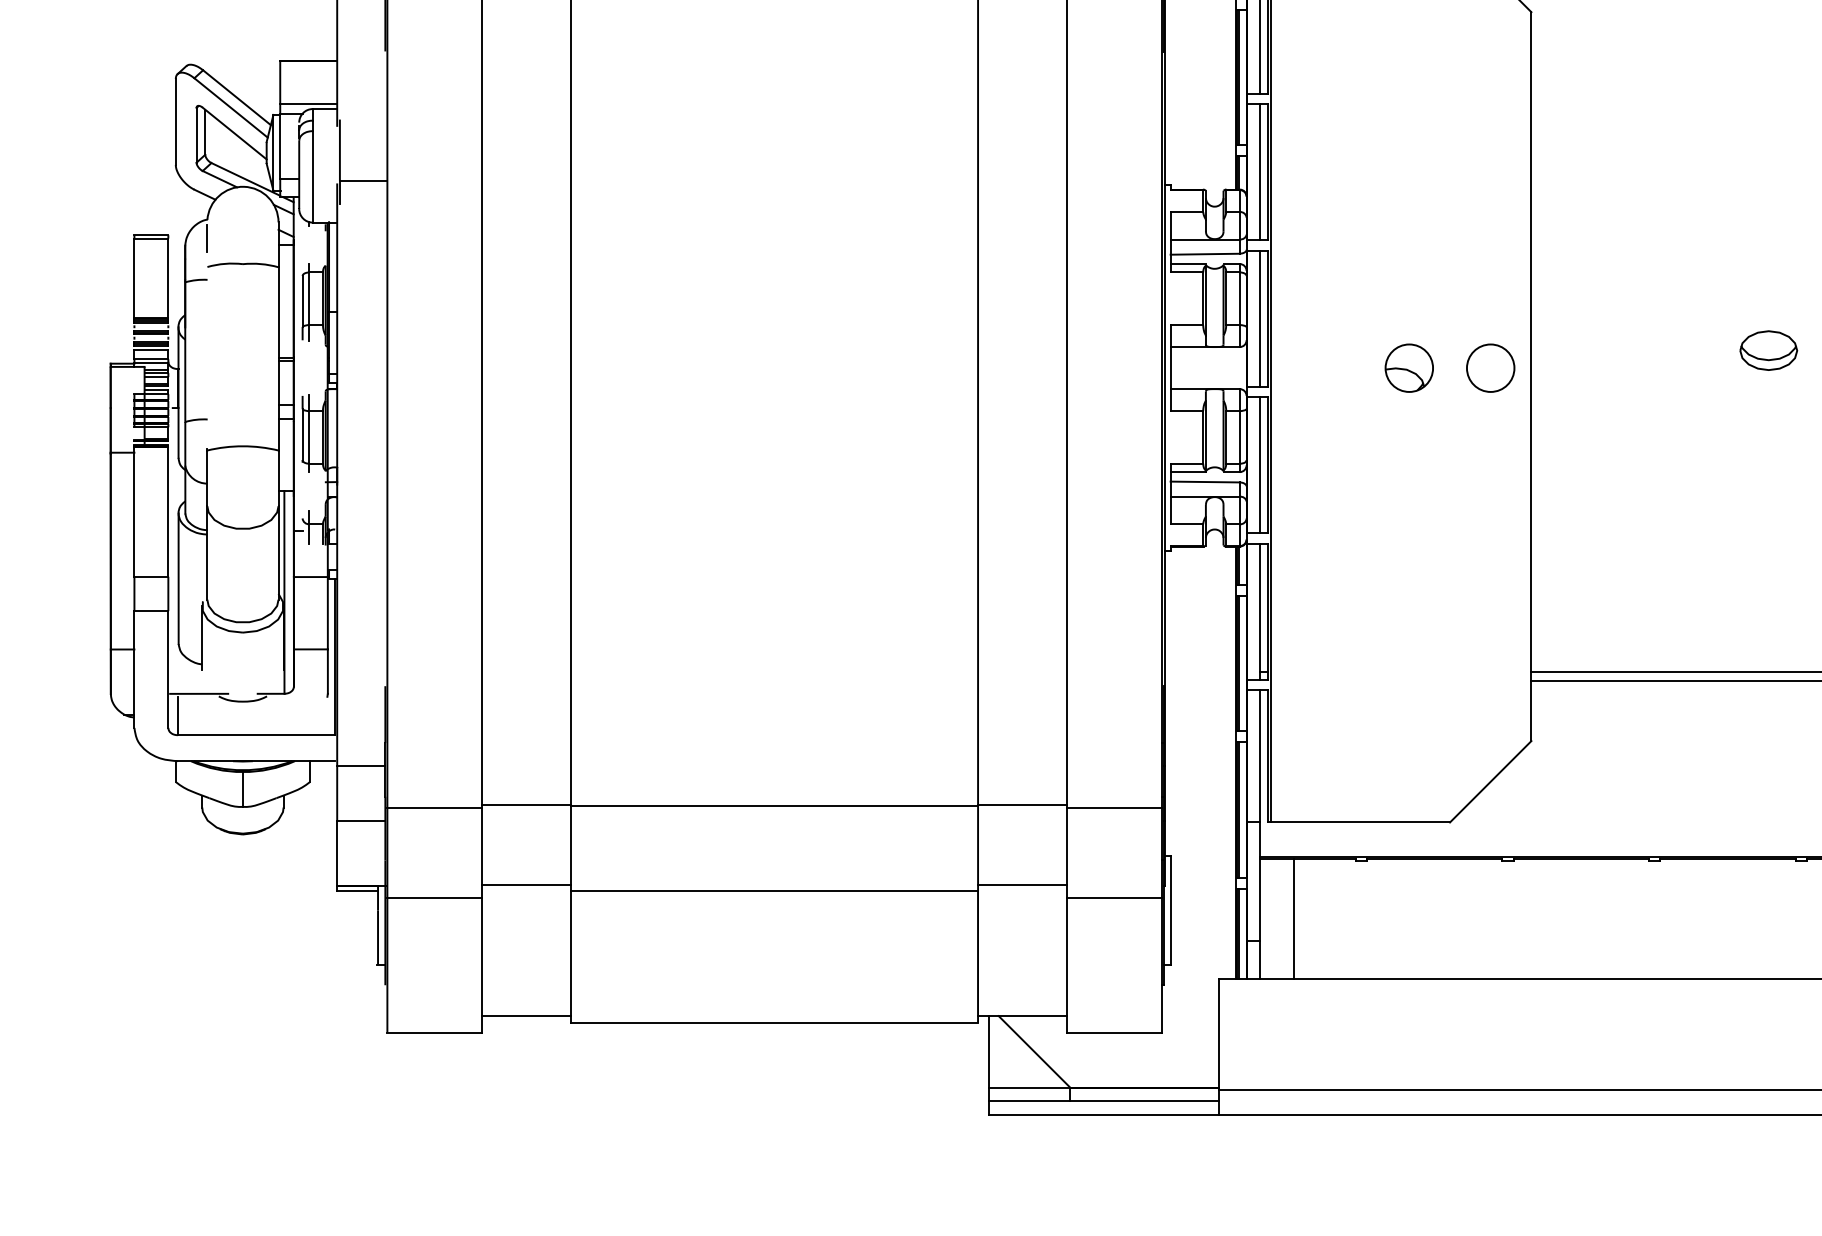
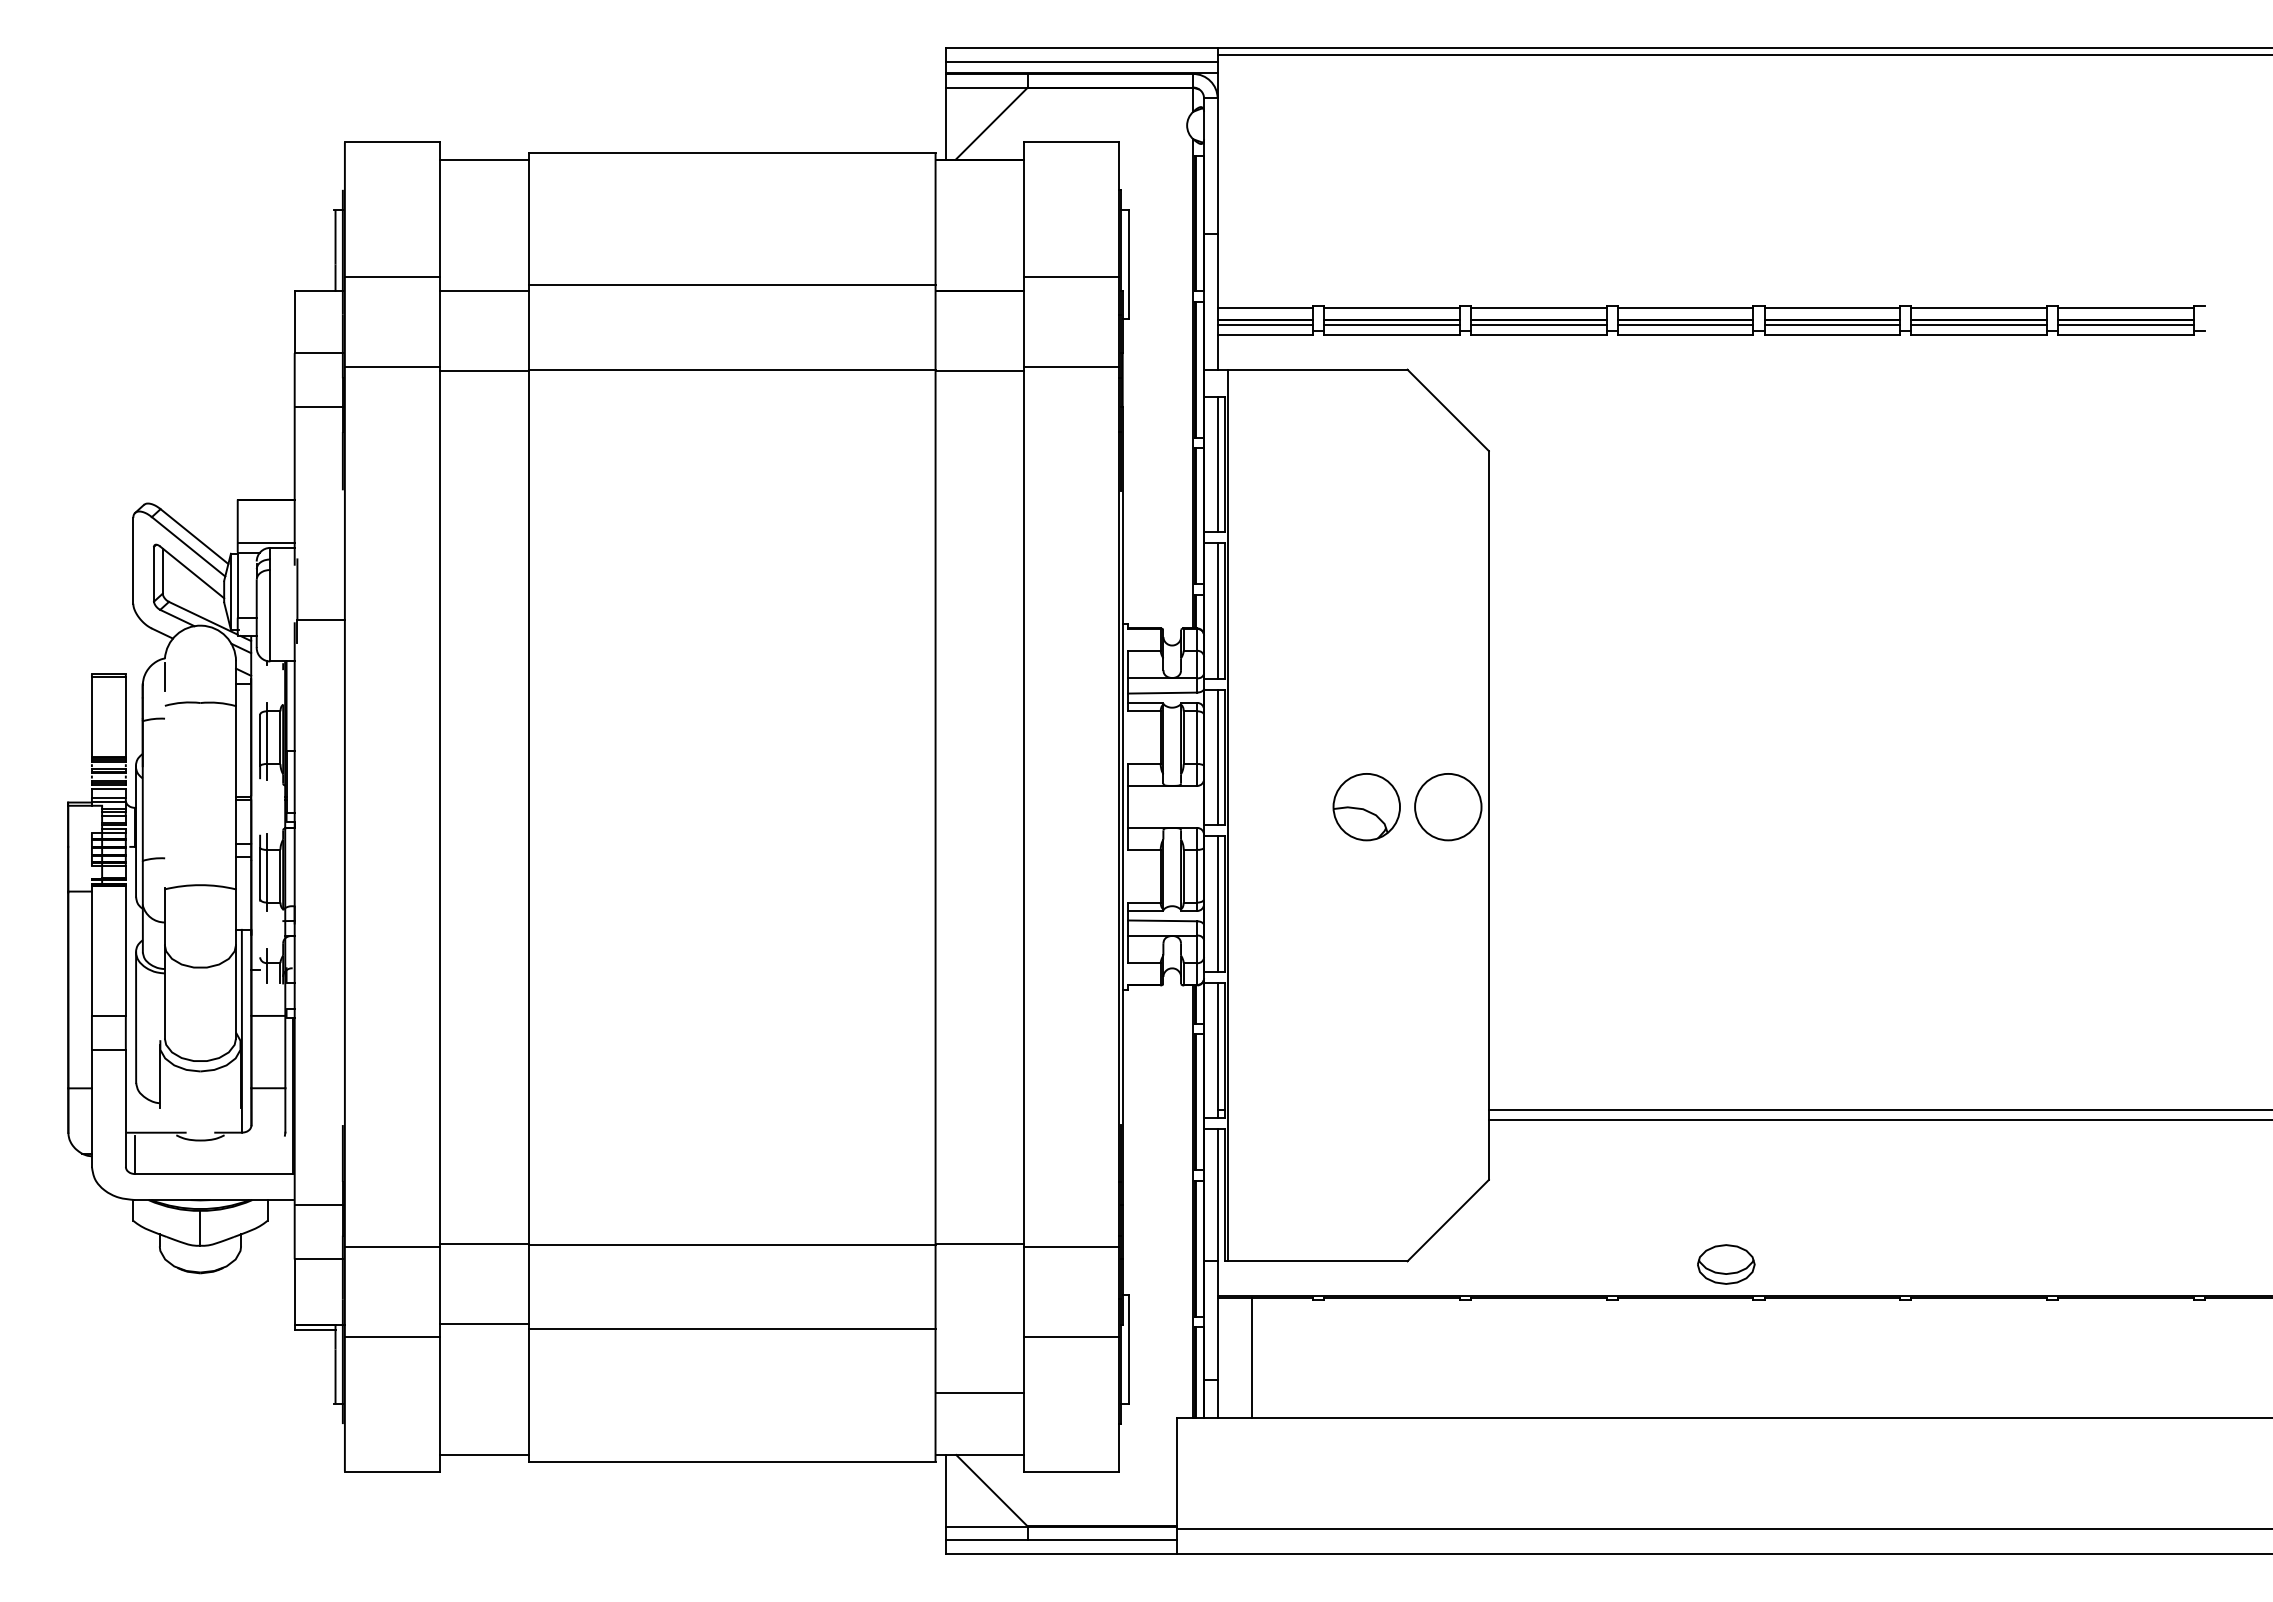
part: (1769, 350) -> (1726, 1264), moved
part: (1409, 367) -> (1366, 806), size x1.4
circle: (1490, 367) -> (1447, 806), size x1.4
line: (1022, 884) -> (979, 1392), moved

